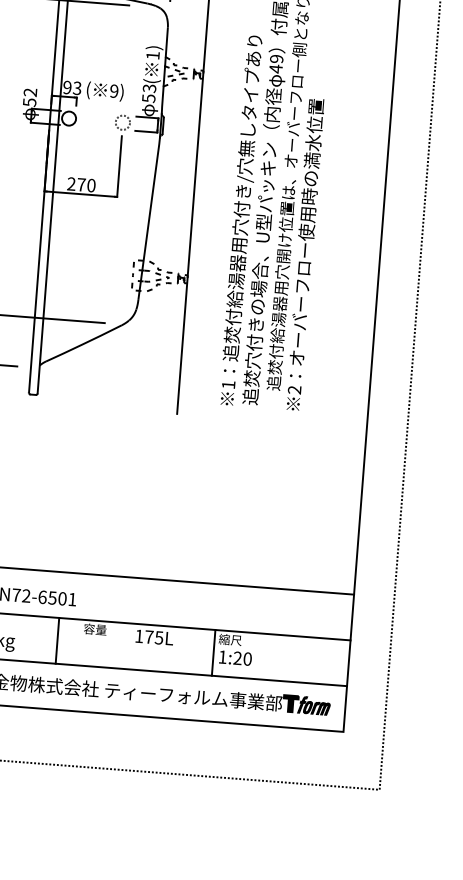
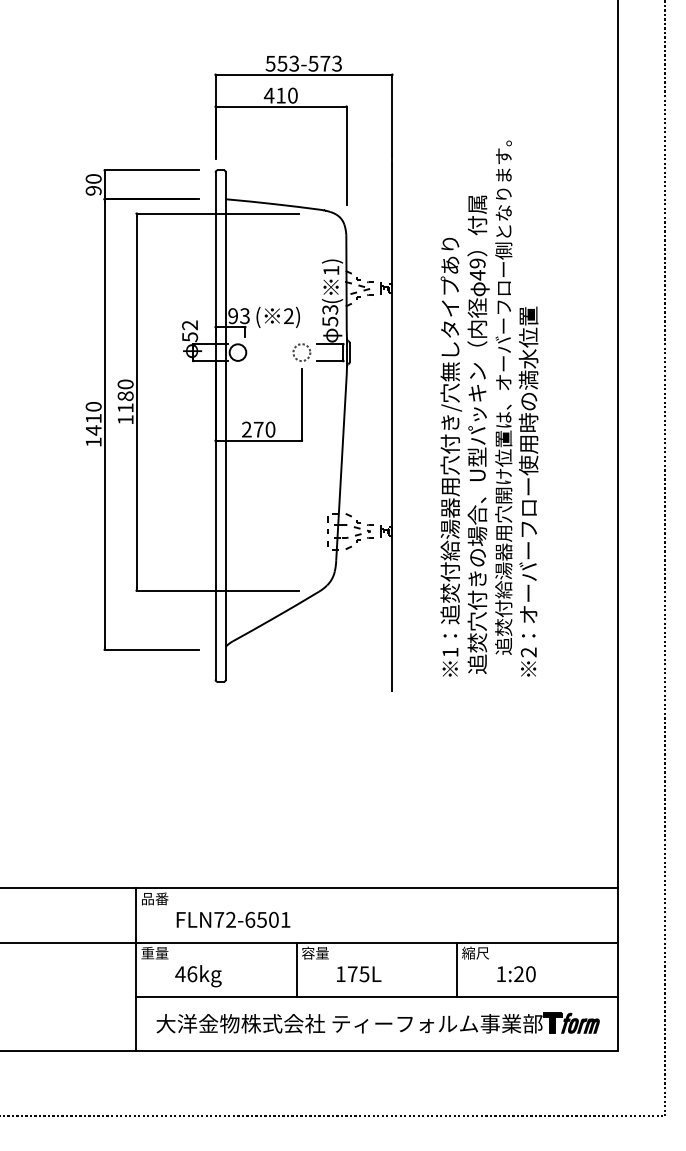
text: (113, 91) -> (288, 316), 9) -> 2)
text: (154, 637) -> (359, 974), moved
line: (57, 640) -> (296, 969), moved
text: (235, 658) -> (516, 974), moved

